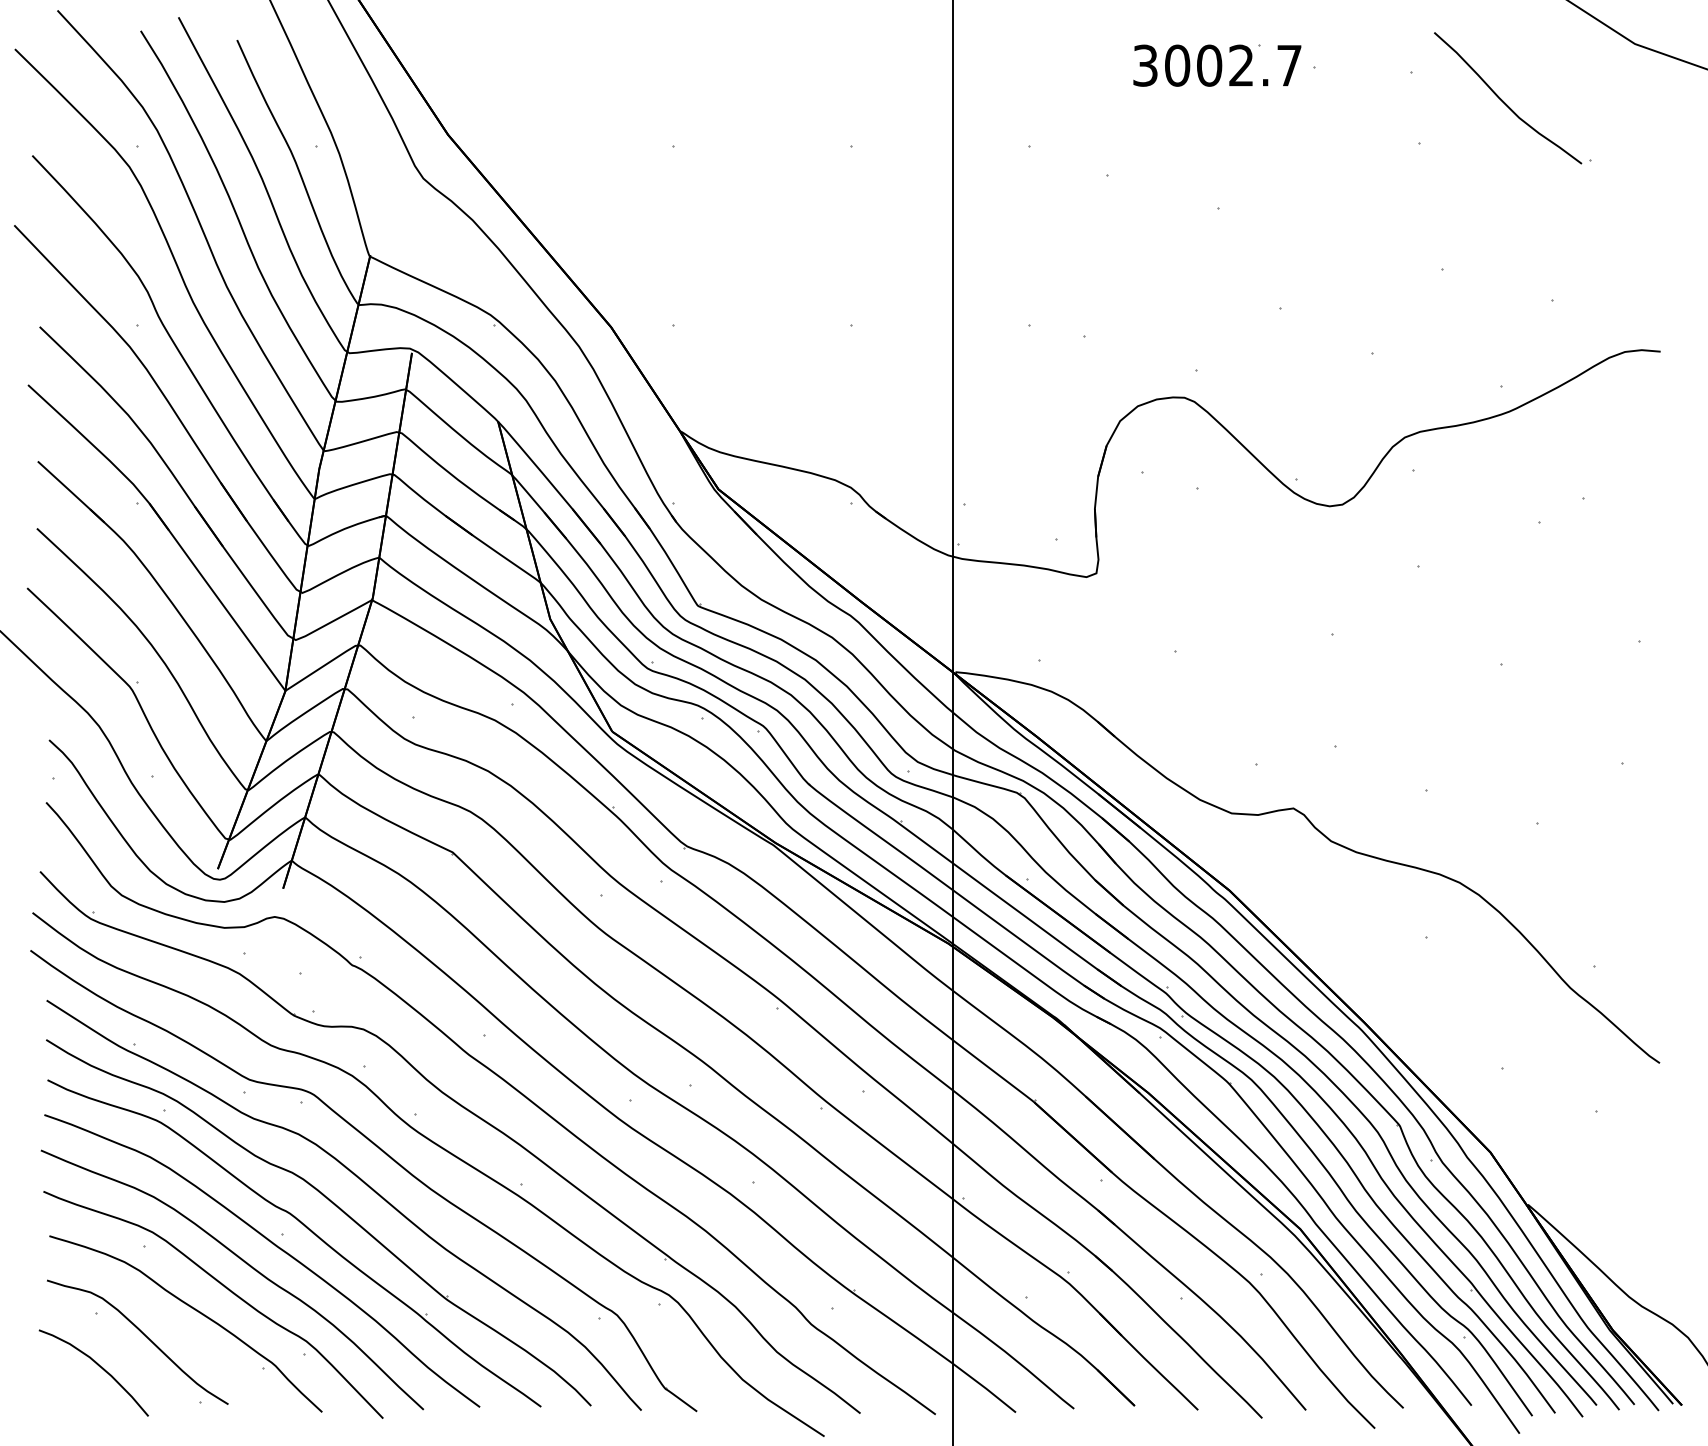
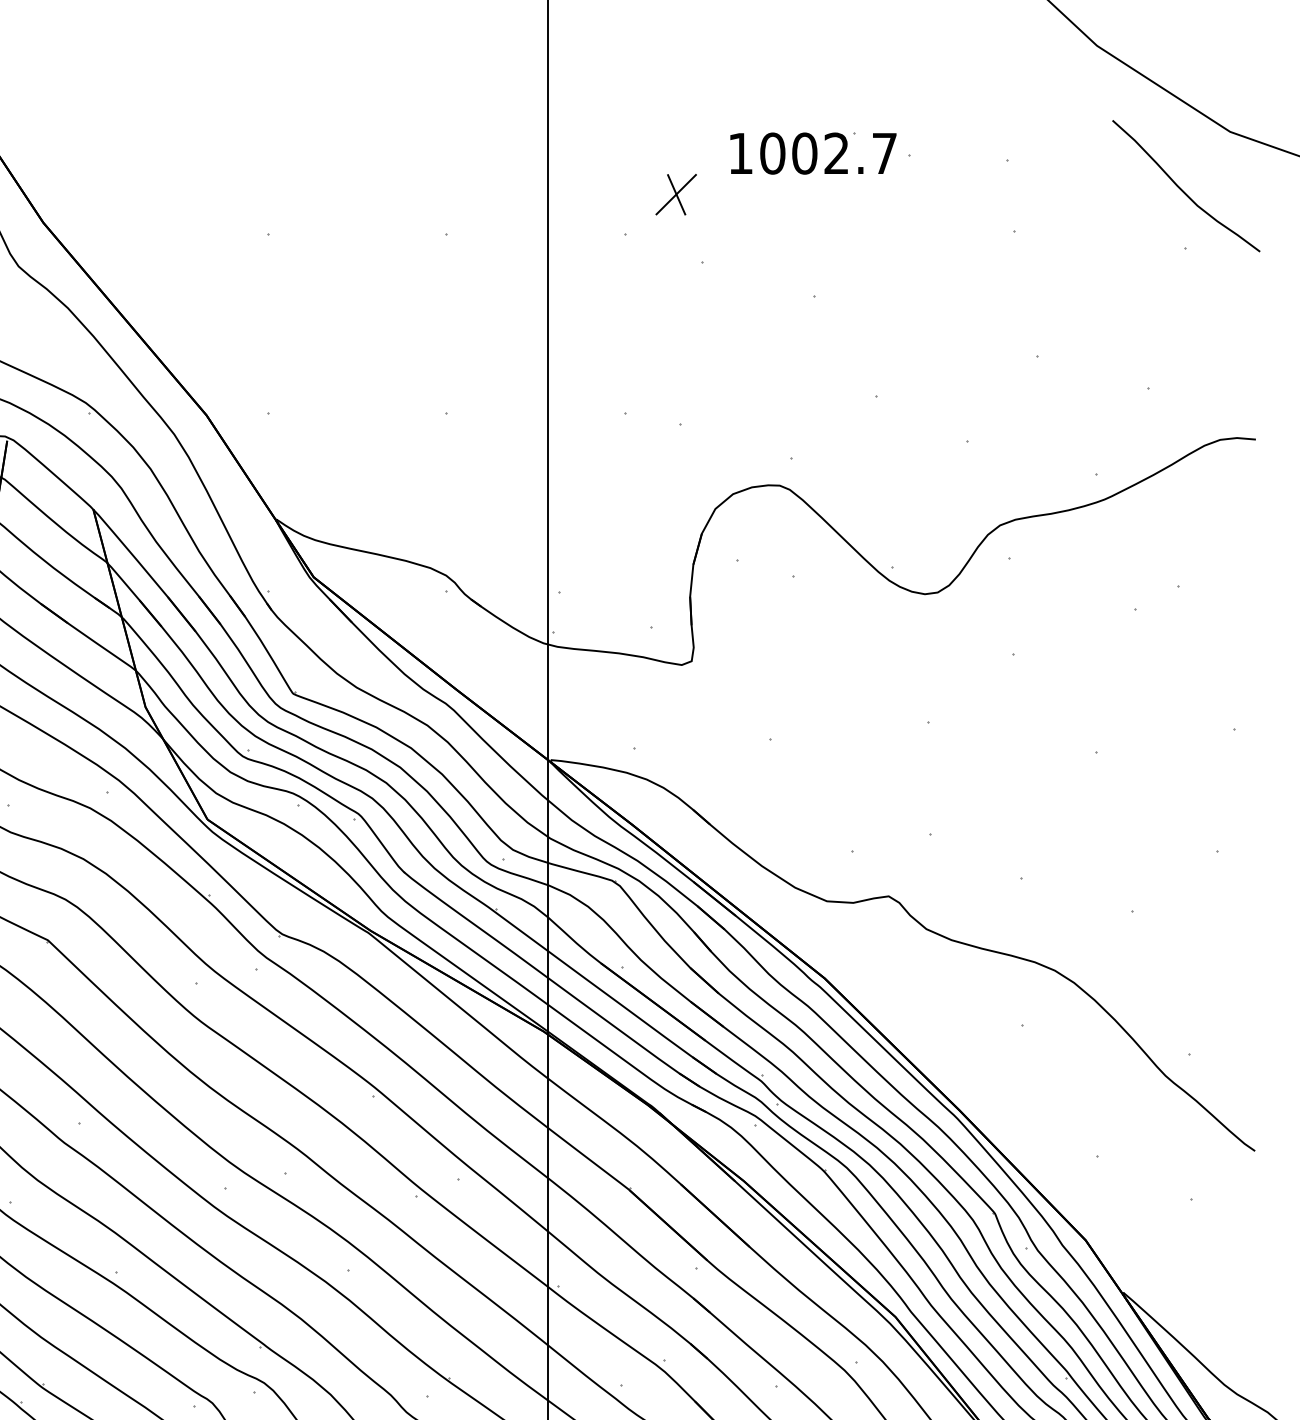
text: (1145, 65) -> (740, 153), 3002.7 -> 1002.7
curve: (1504, 101) -> (1182, 189), moved
part: (1080, 106) -> (675, 194), added

